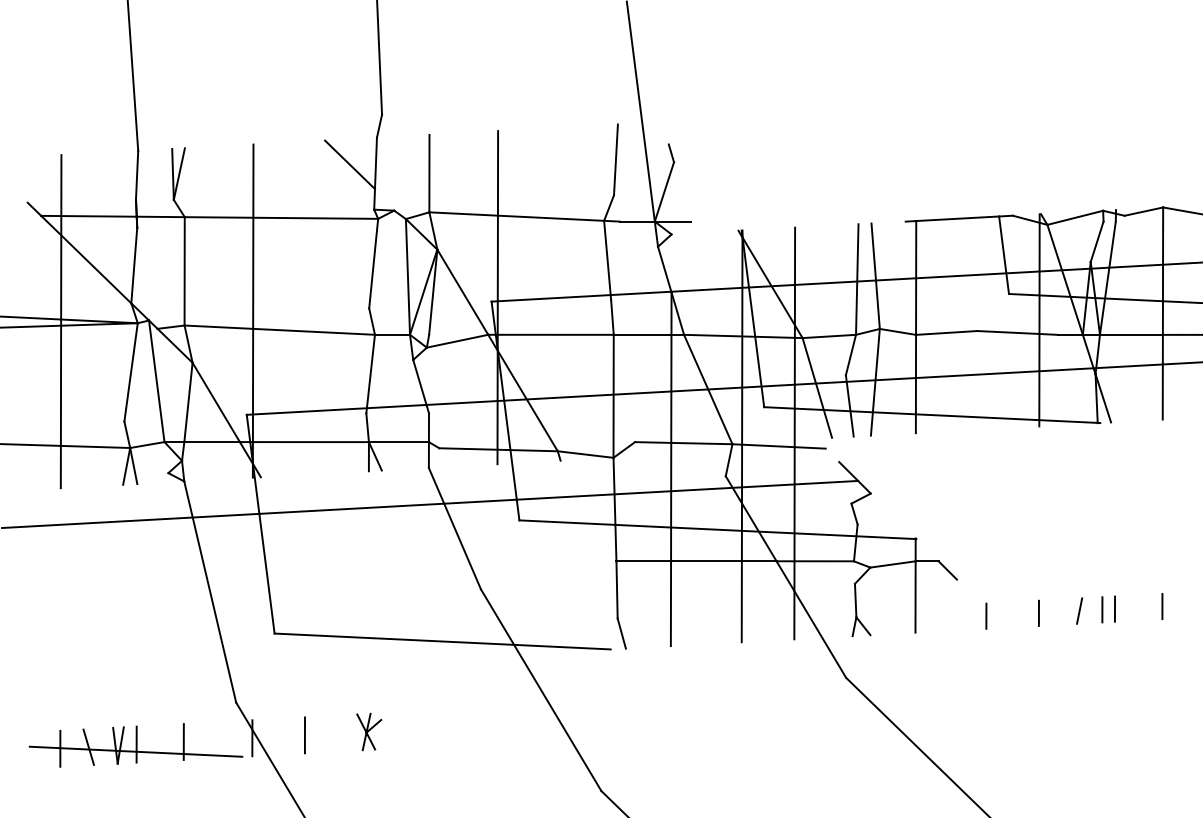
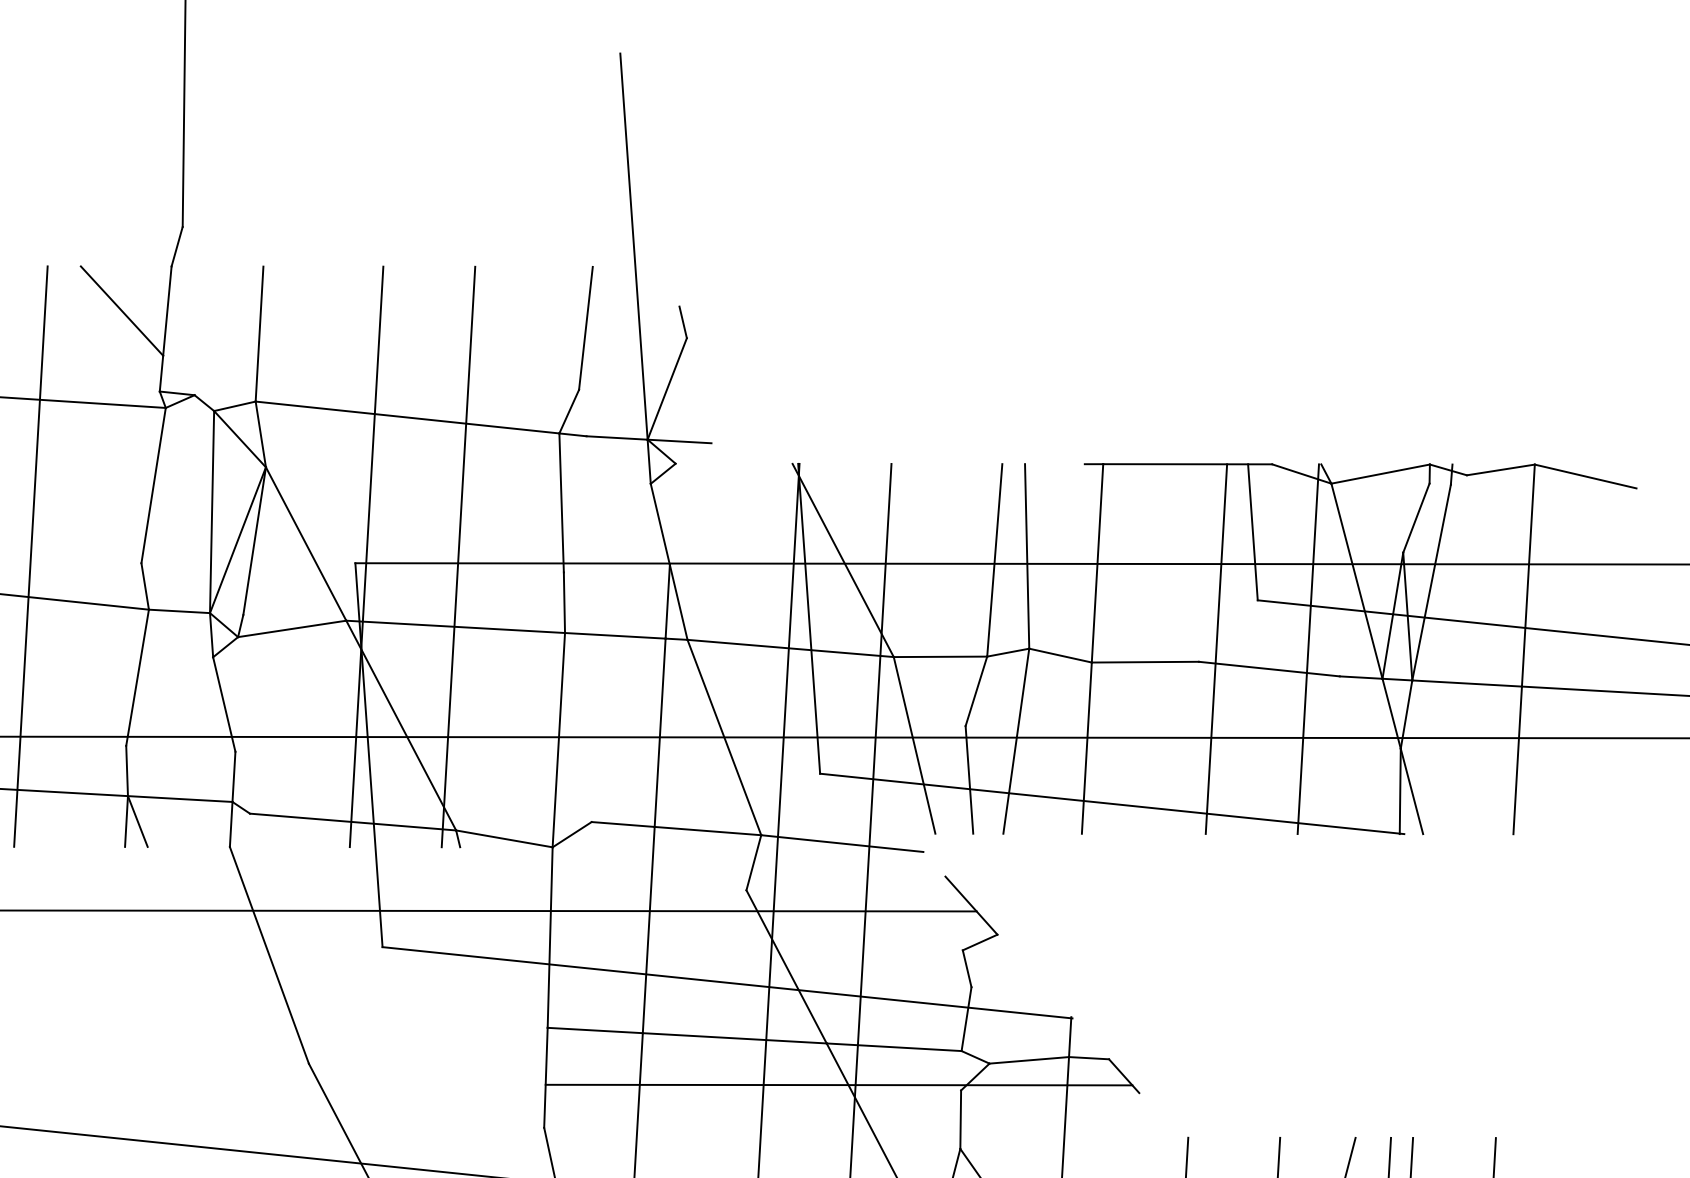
line: (550, 294) -> (458, 556), added
line: (305, 307) -> (30, 555), added
line: (986, 323) -> (1215, 649), added
line: (784, 584) -> (838, 1084), added

